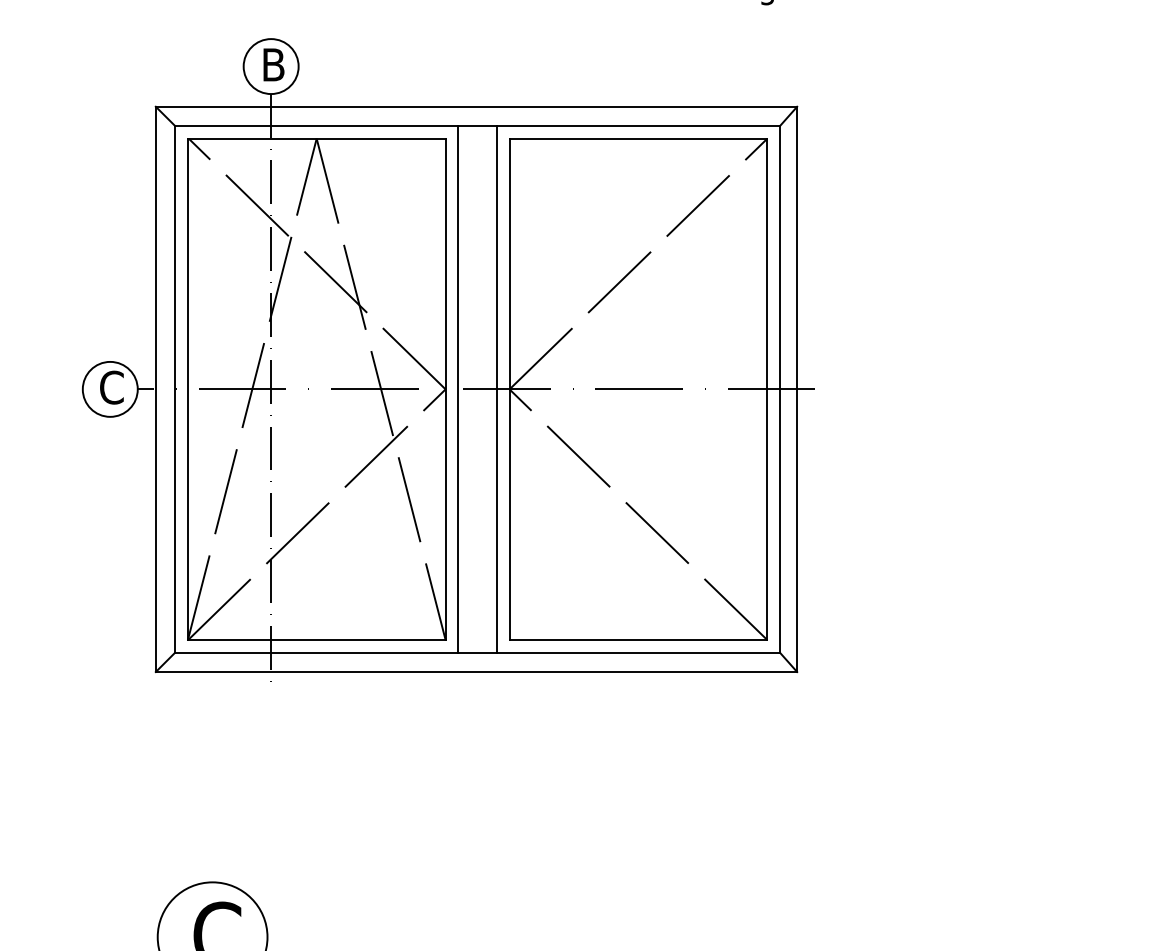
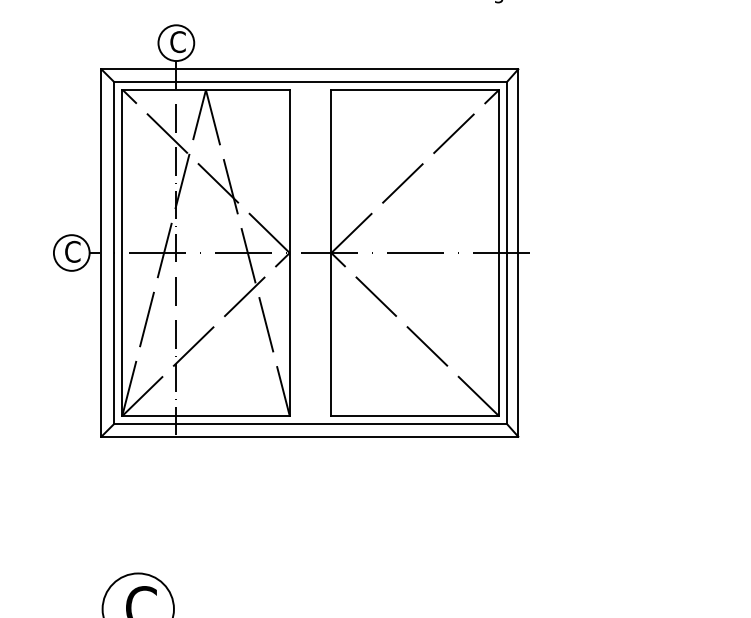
text: (272, 65) -> (177, 42), B -> C
line: (459, 388) -> (298, 252), removed
line: (497, 388) -> (323, 252), removed

